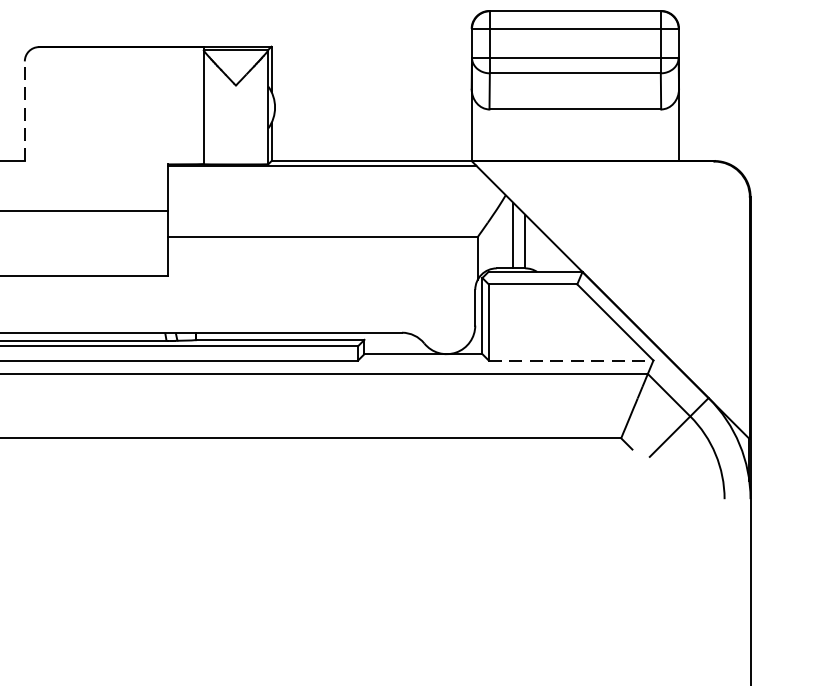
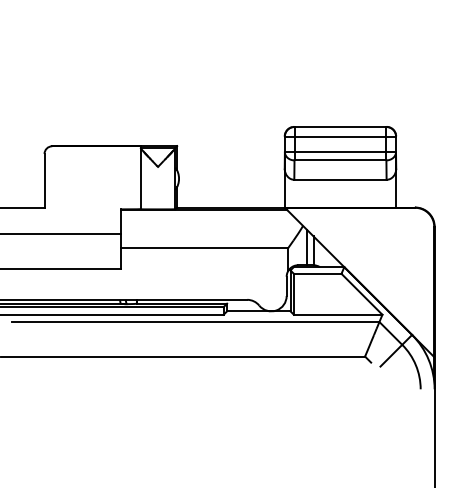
line: (24, 110) -> (44, 180), dashed -> solid
line: (571, 360) -> (338, 314), dashed -> solid

